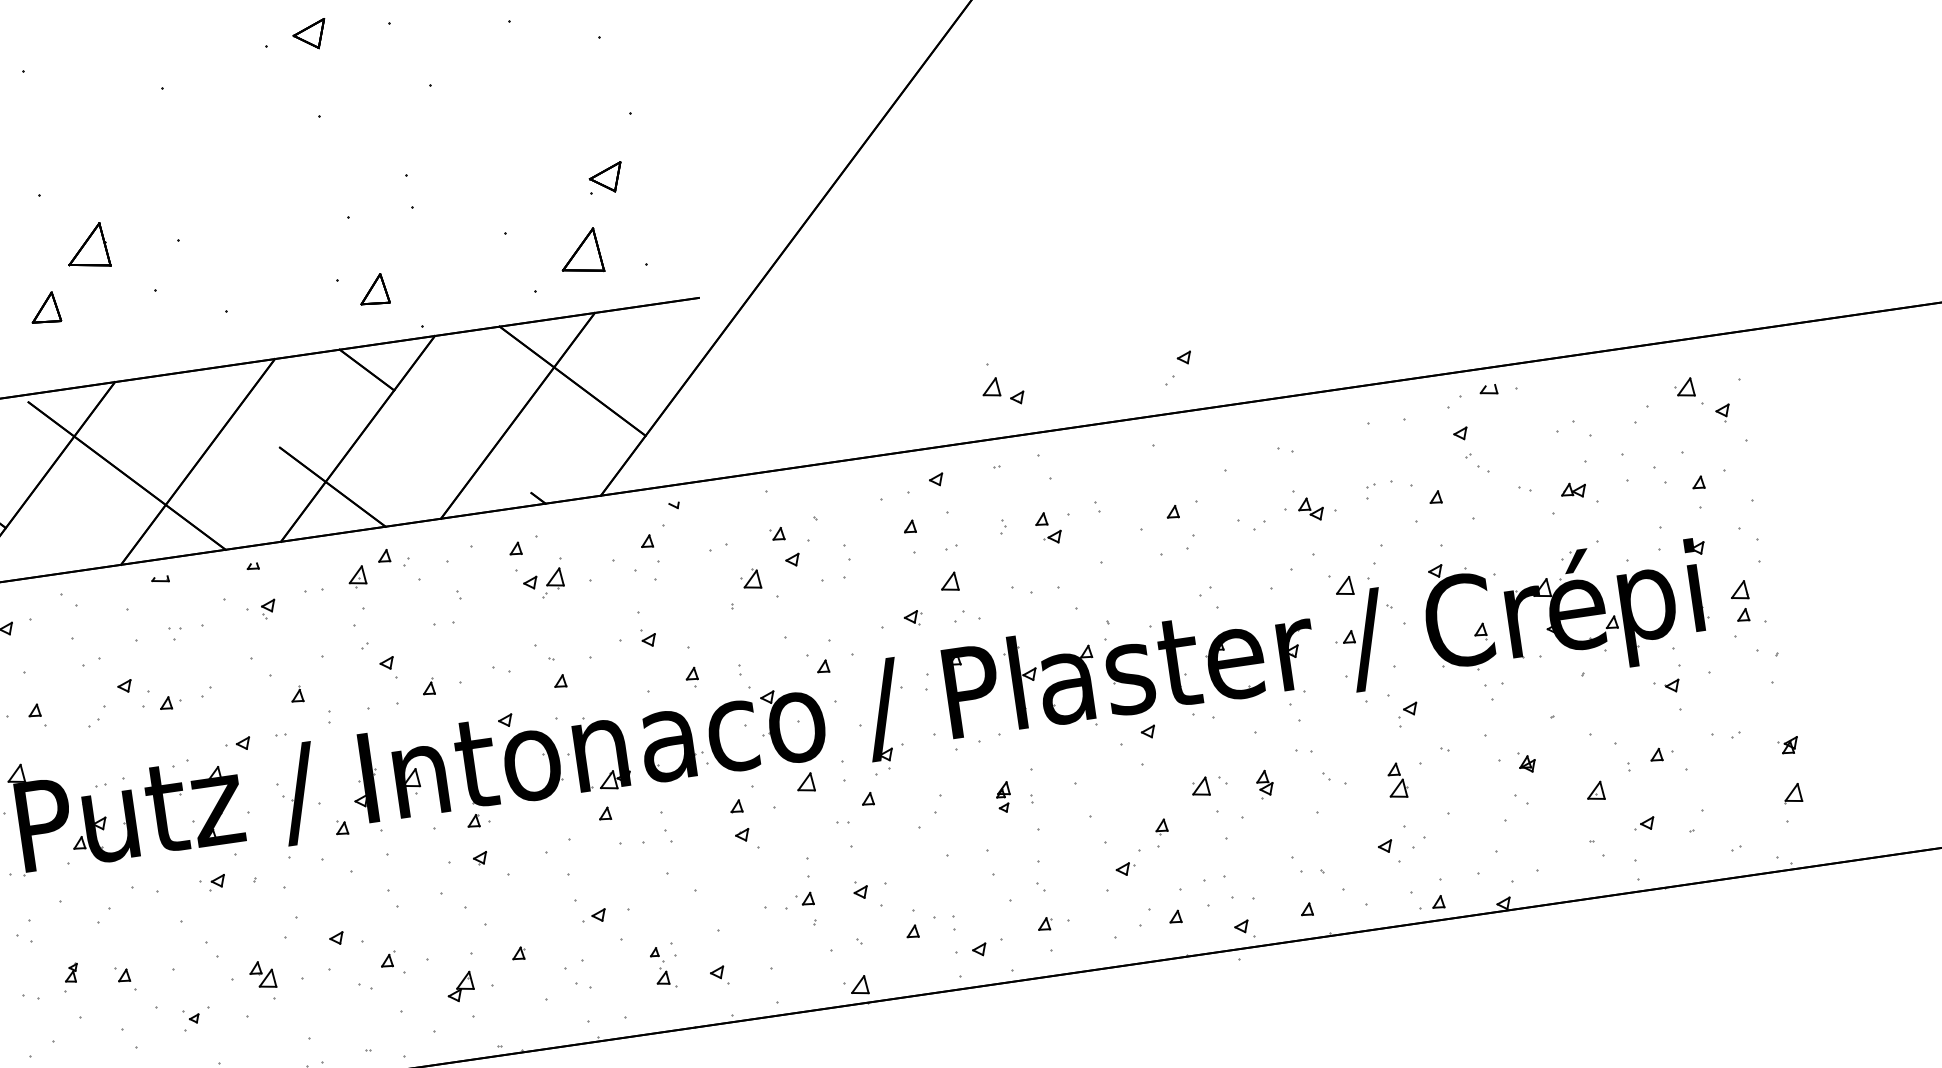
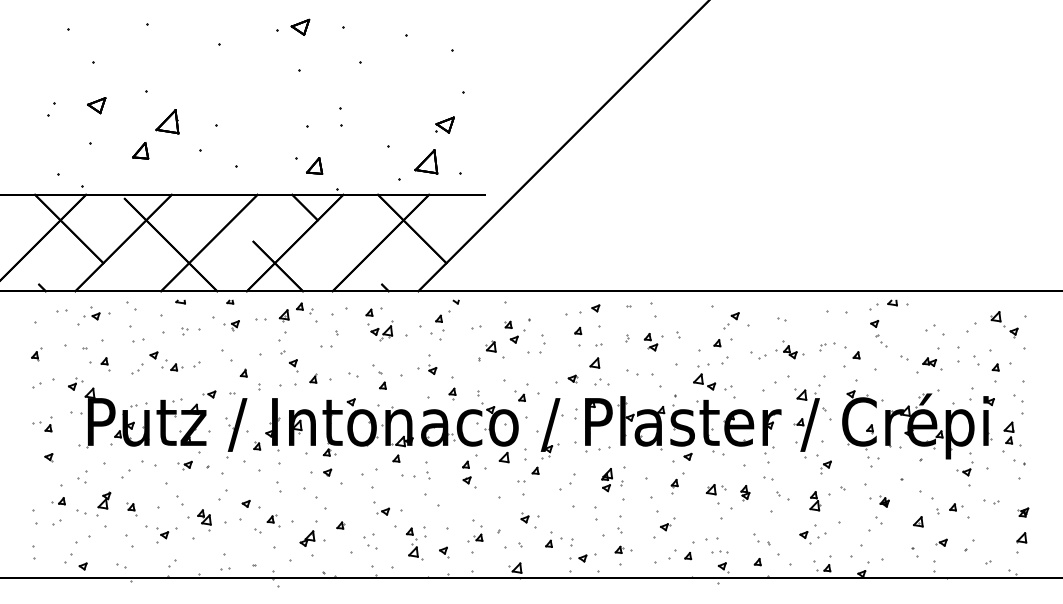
part: (1178, 367) -> (731, 320), moved
part: (1001, 383) -> (704, 377), moved
part: (1002, 798) -> (606, 480), size x1.43
part: (1161, 832) -> (674, 486), moved
part: (799, 892) -> (475, 533), moved
part: (1232, 900) -> (719, 551), size x0.62
part: (665, 966) -> (416, 543), size x1.43
part: (70, 976) -> (103, 503), size x1.67
part: (196, 1018) -> (166, 535), size x1.43

